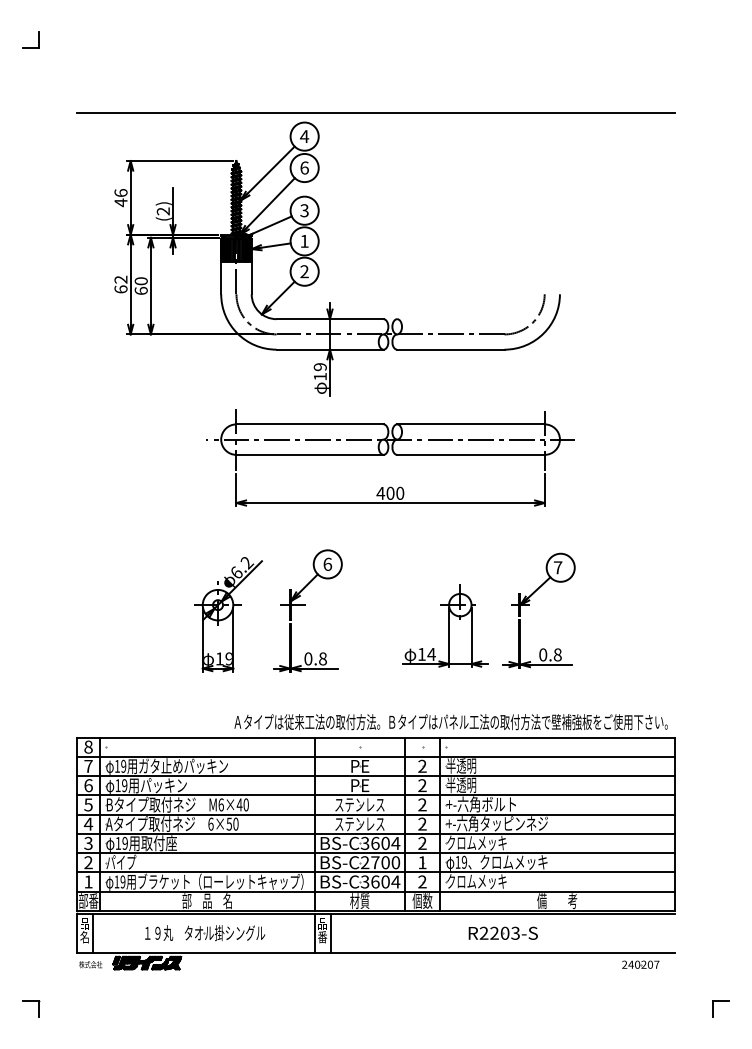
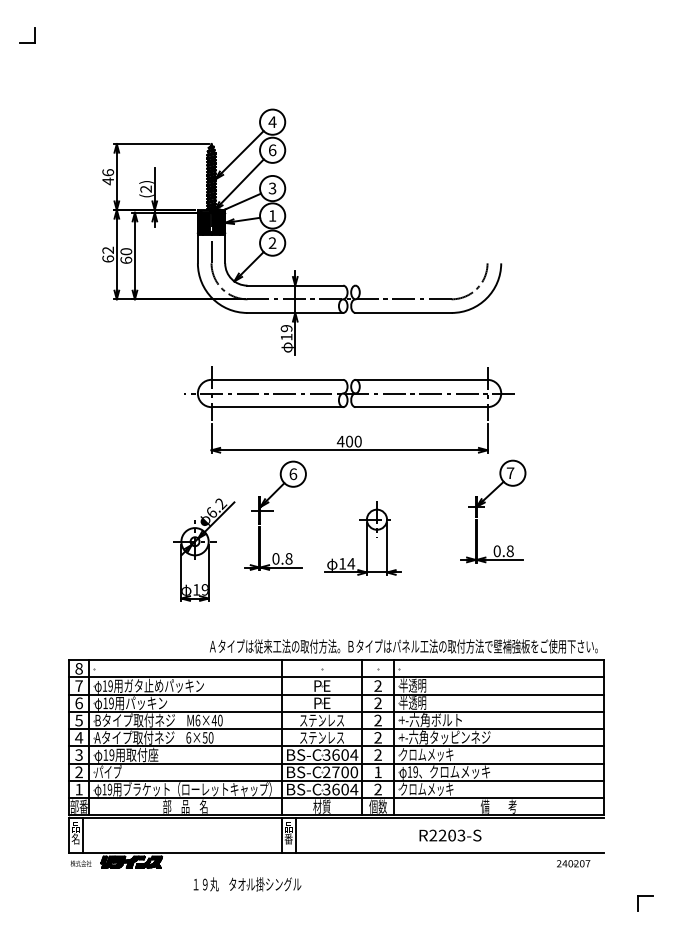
line: (376, 112) -> (336, 100), removed
part: (529, 606) -> (484, 507), moved
part: (307, 610) -> (275, 515), moved
part: (444, 626) -> (362, 538), moved
part: (205, 933) -> (247, 884), moved
part: (30, 1001) -> (27, 896), removed

